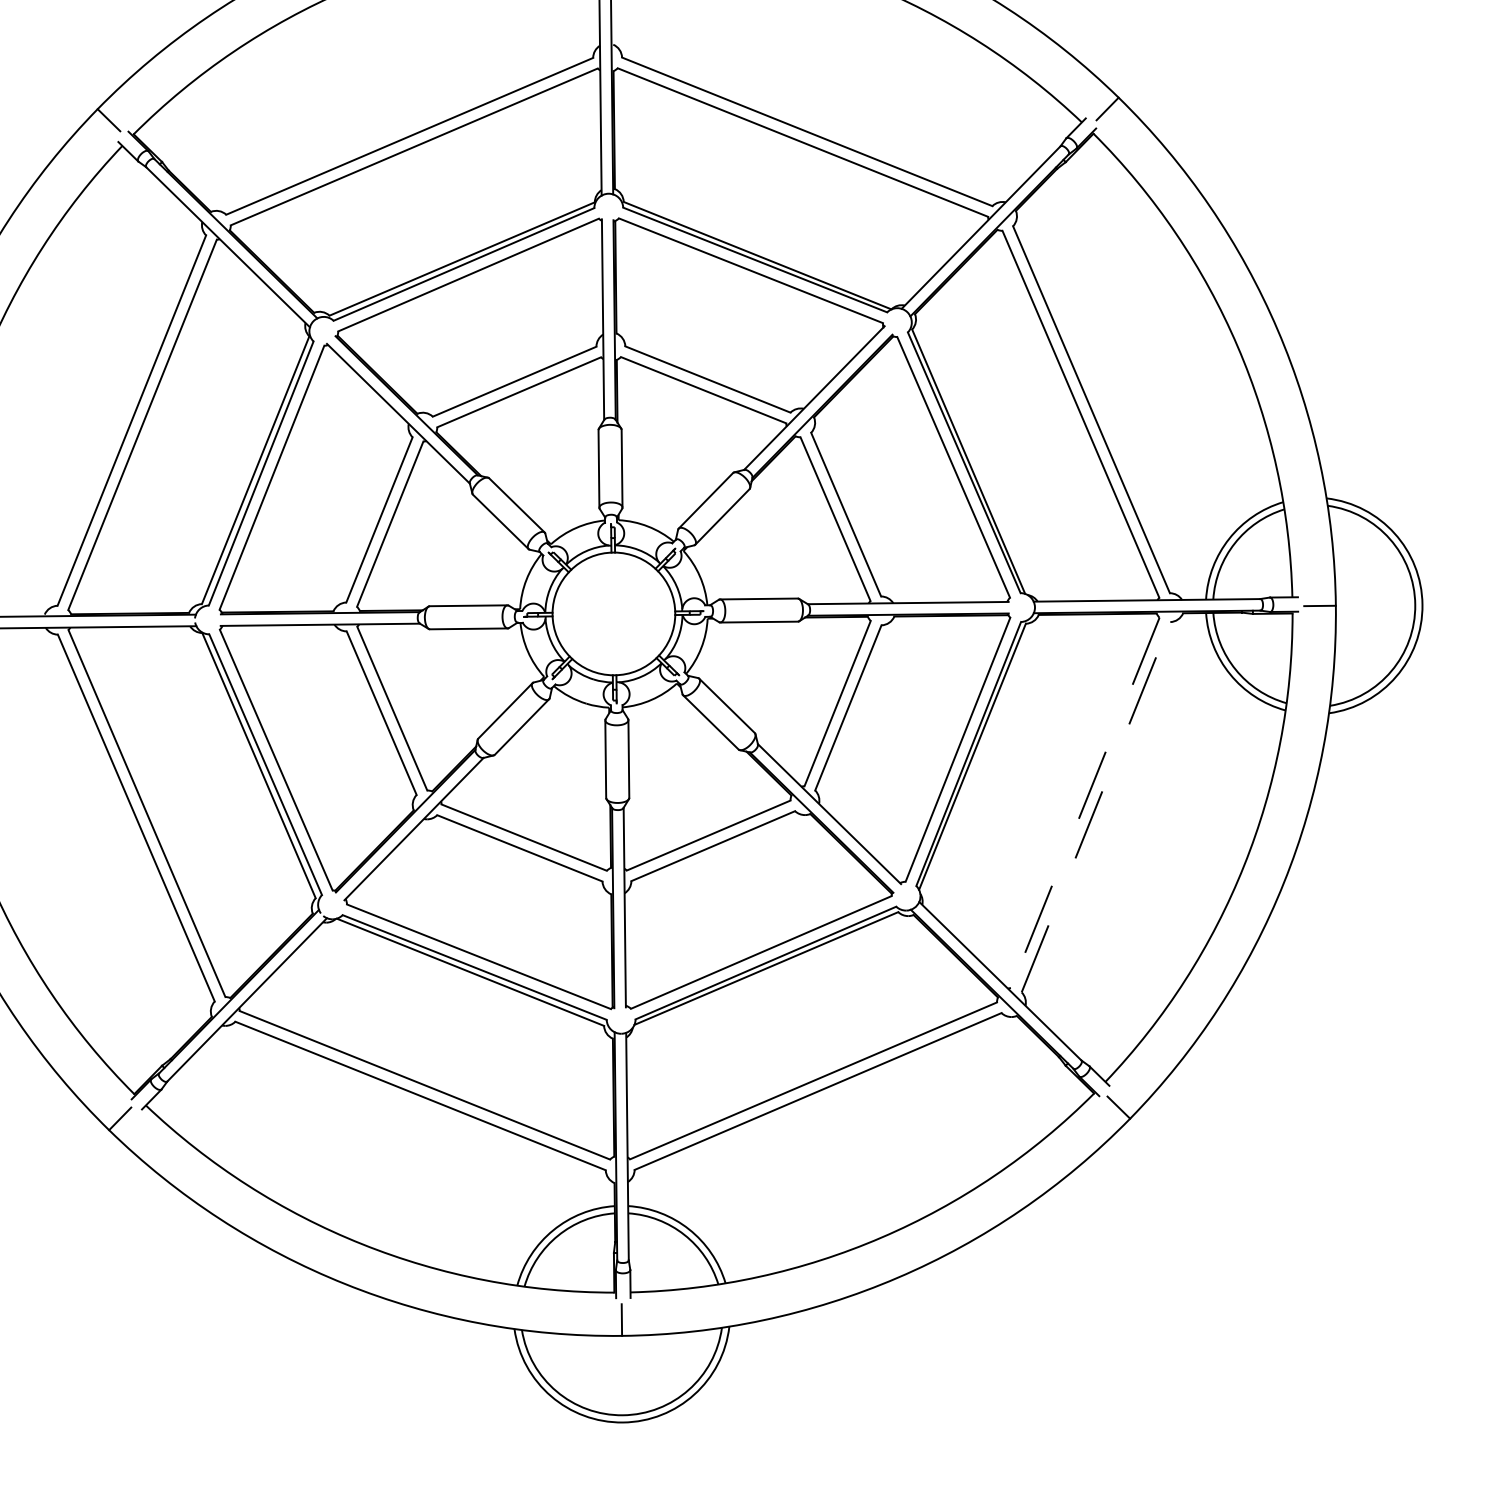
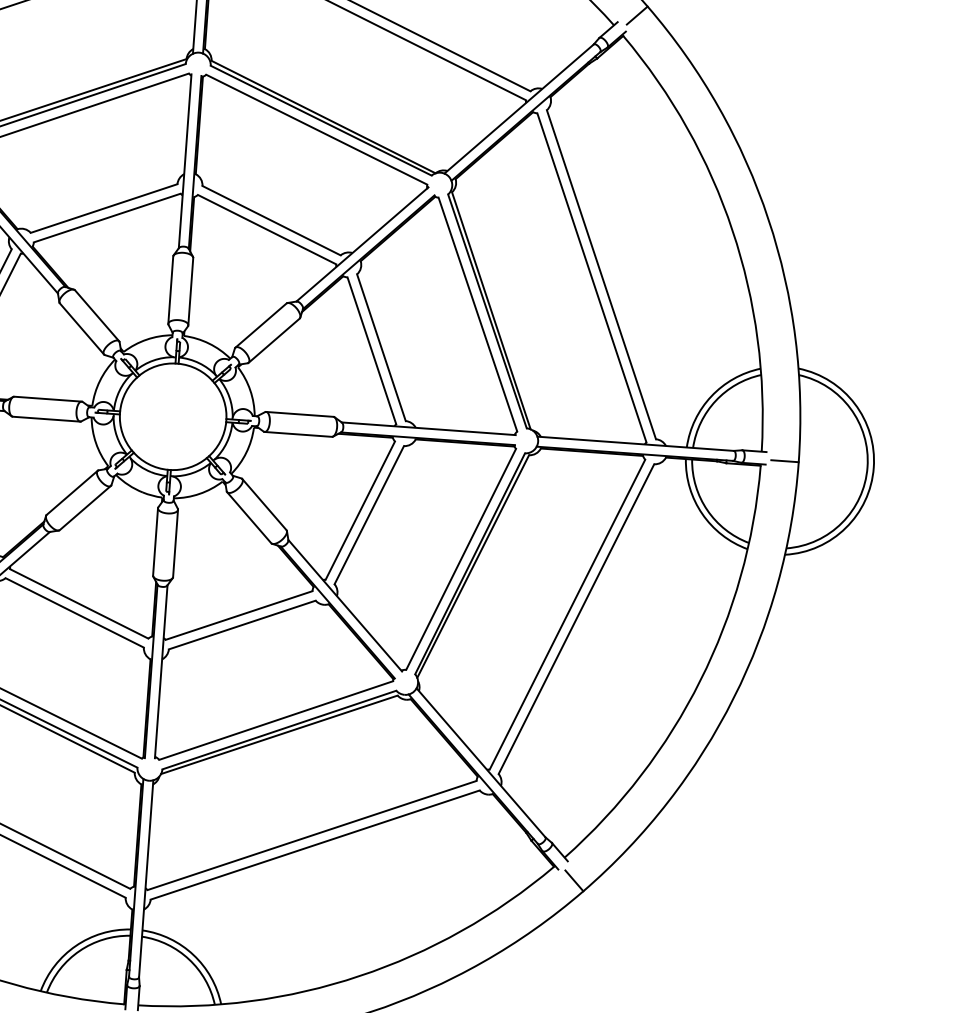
line: (1085, 802) -> (567, 614), dashed -> solid
line: (1096, 807) -> (576, 619), dashed -> solid

